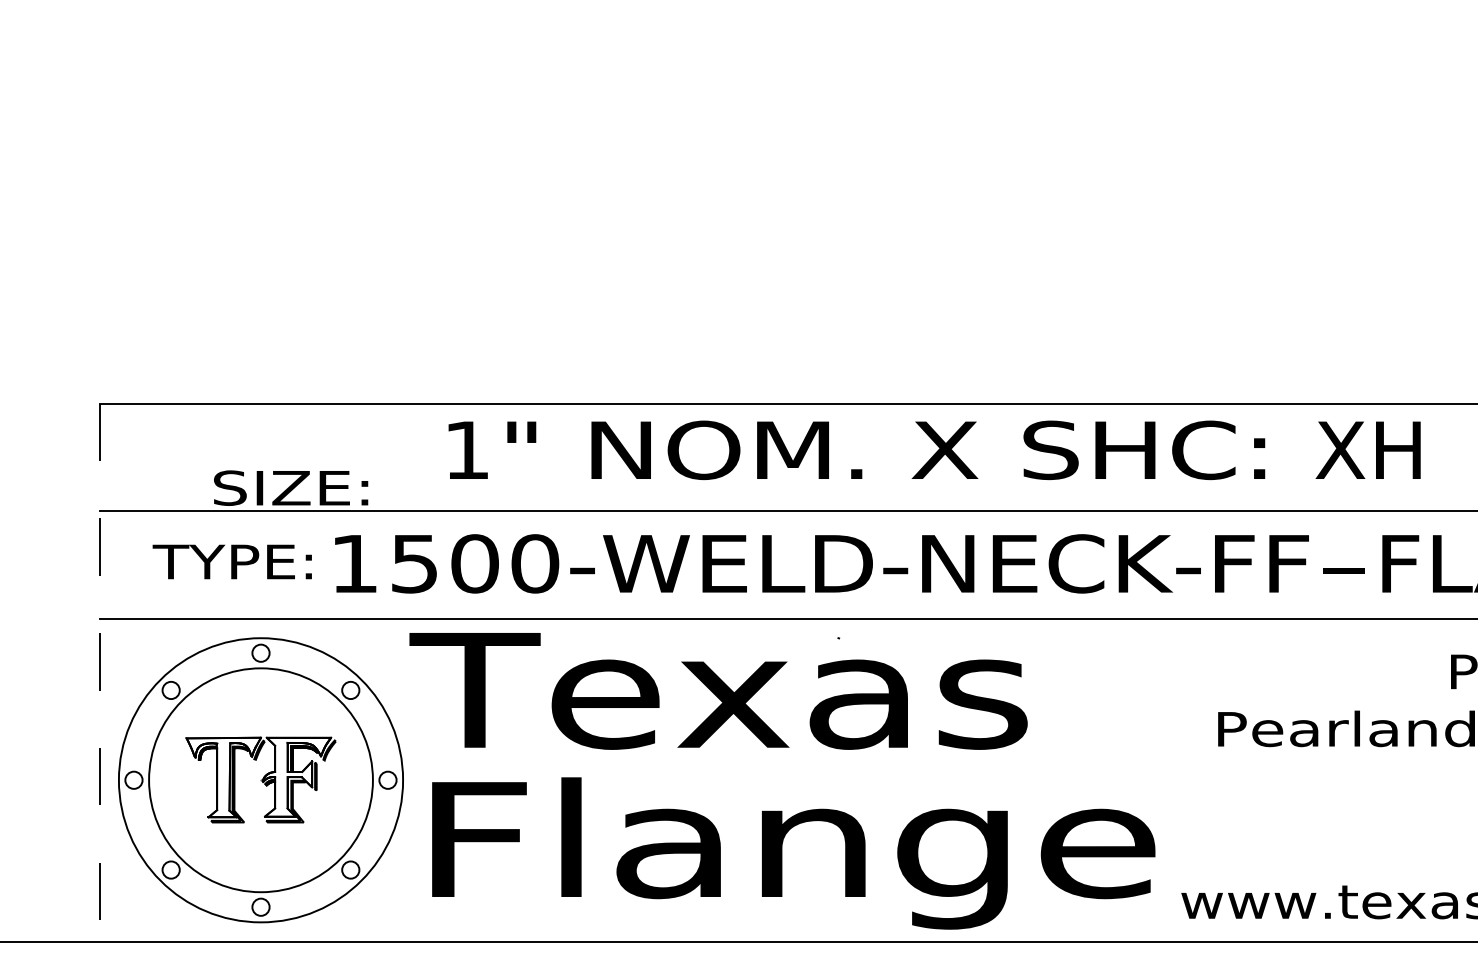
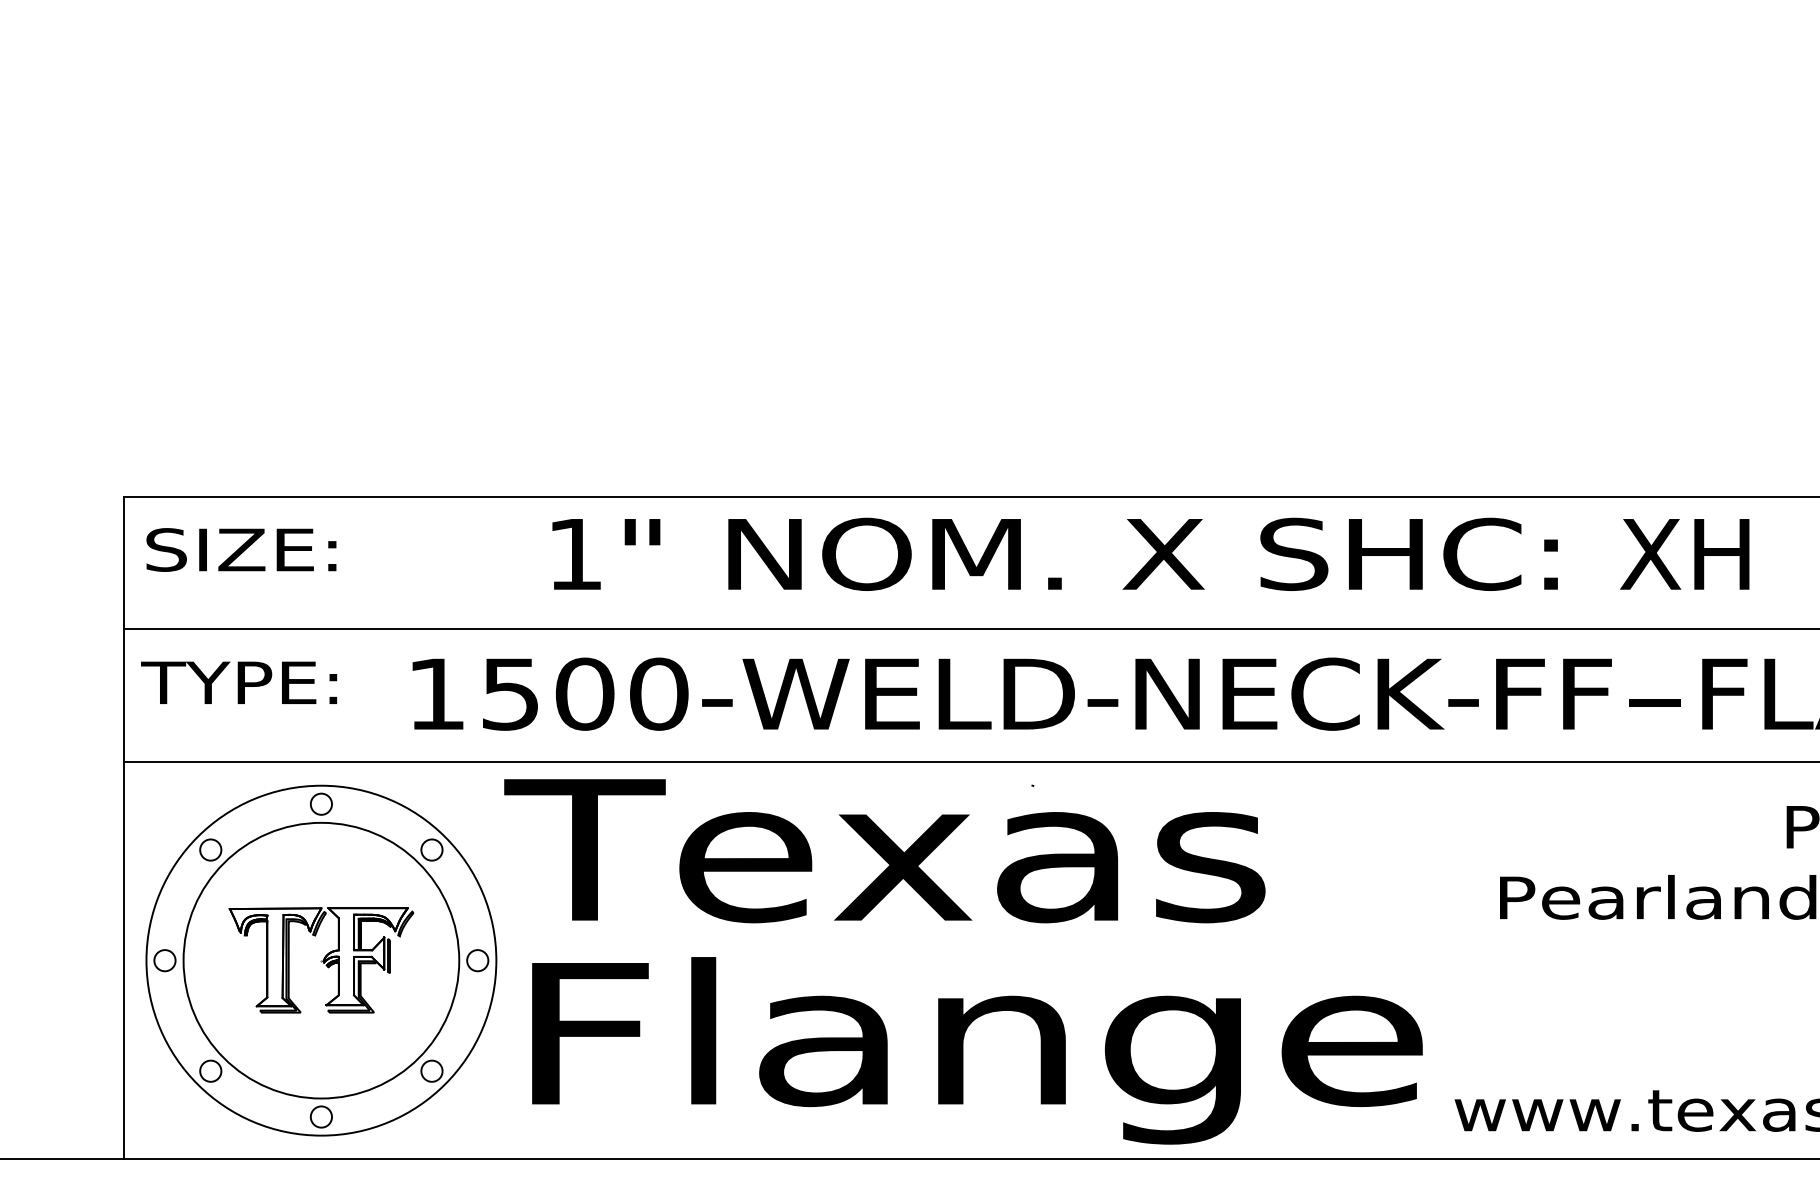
text: (291, 487) -> (241, 549), moved
text: (232, 561) -> (239, 682), moved
line: (100, 672) -> (123, 828), dashed -> solid

